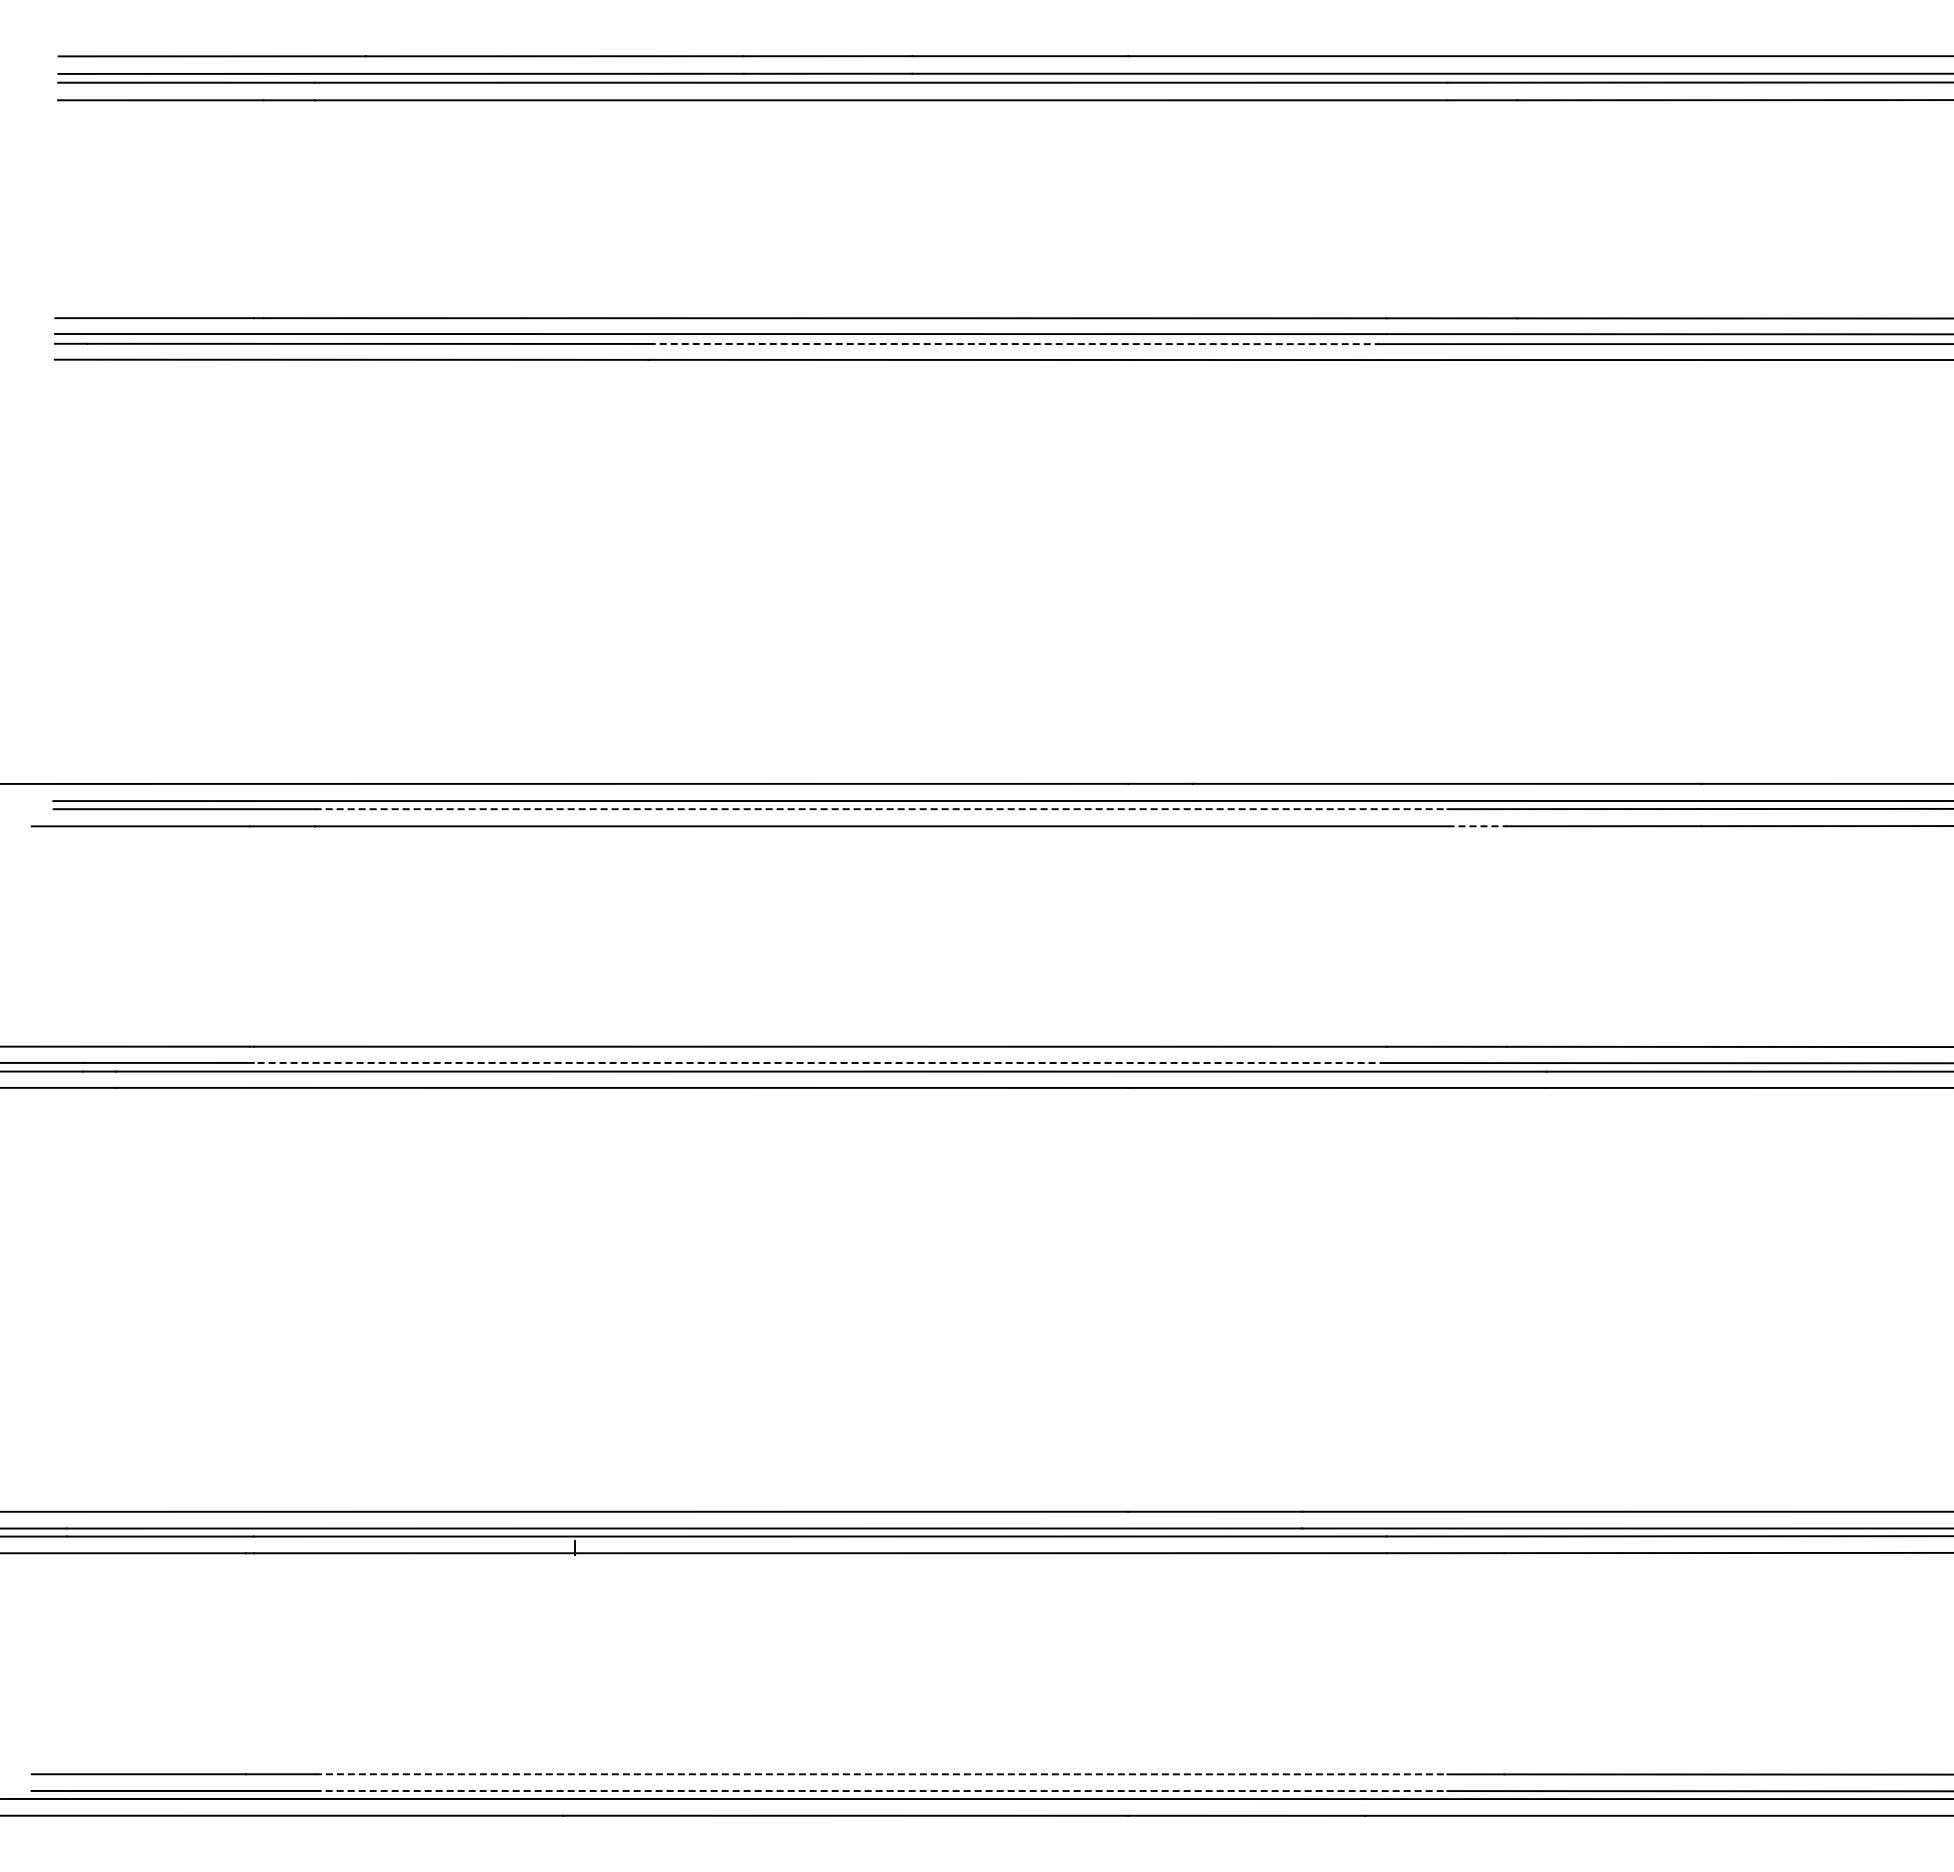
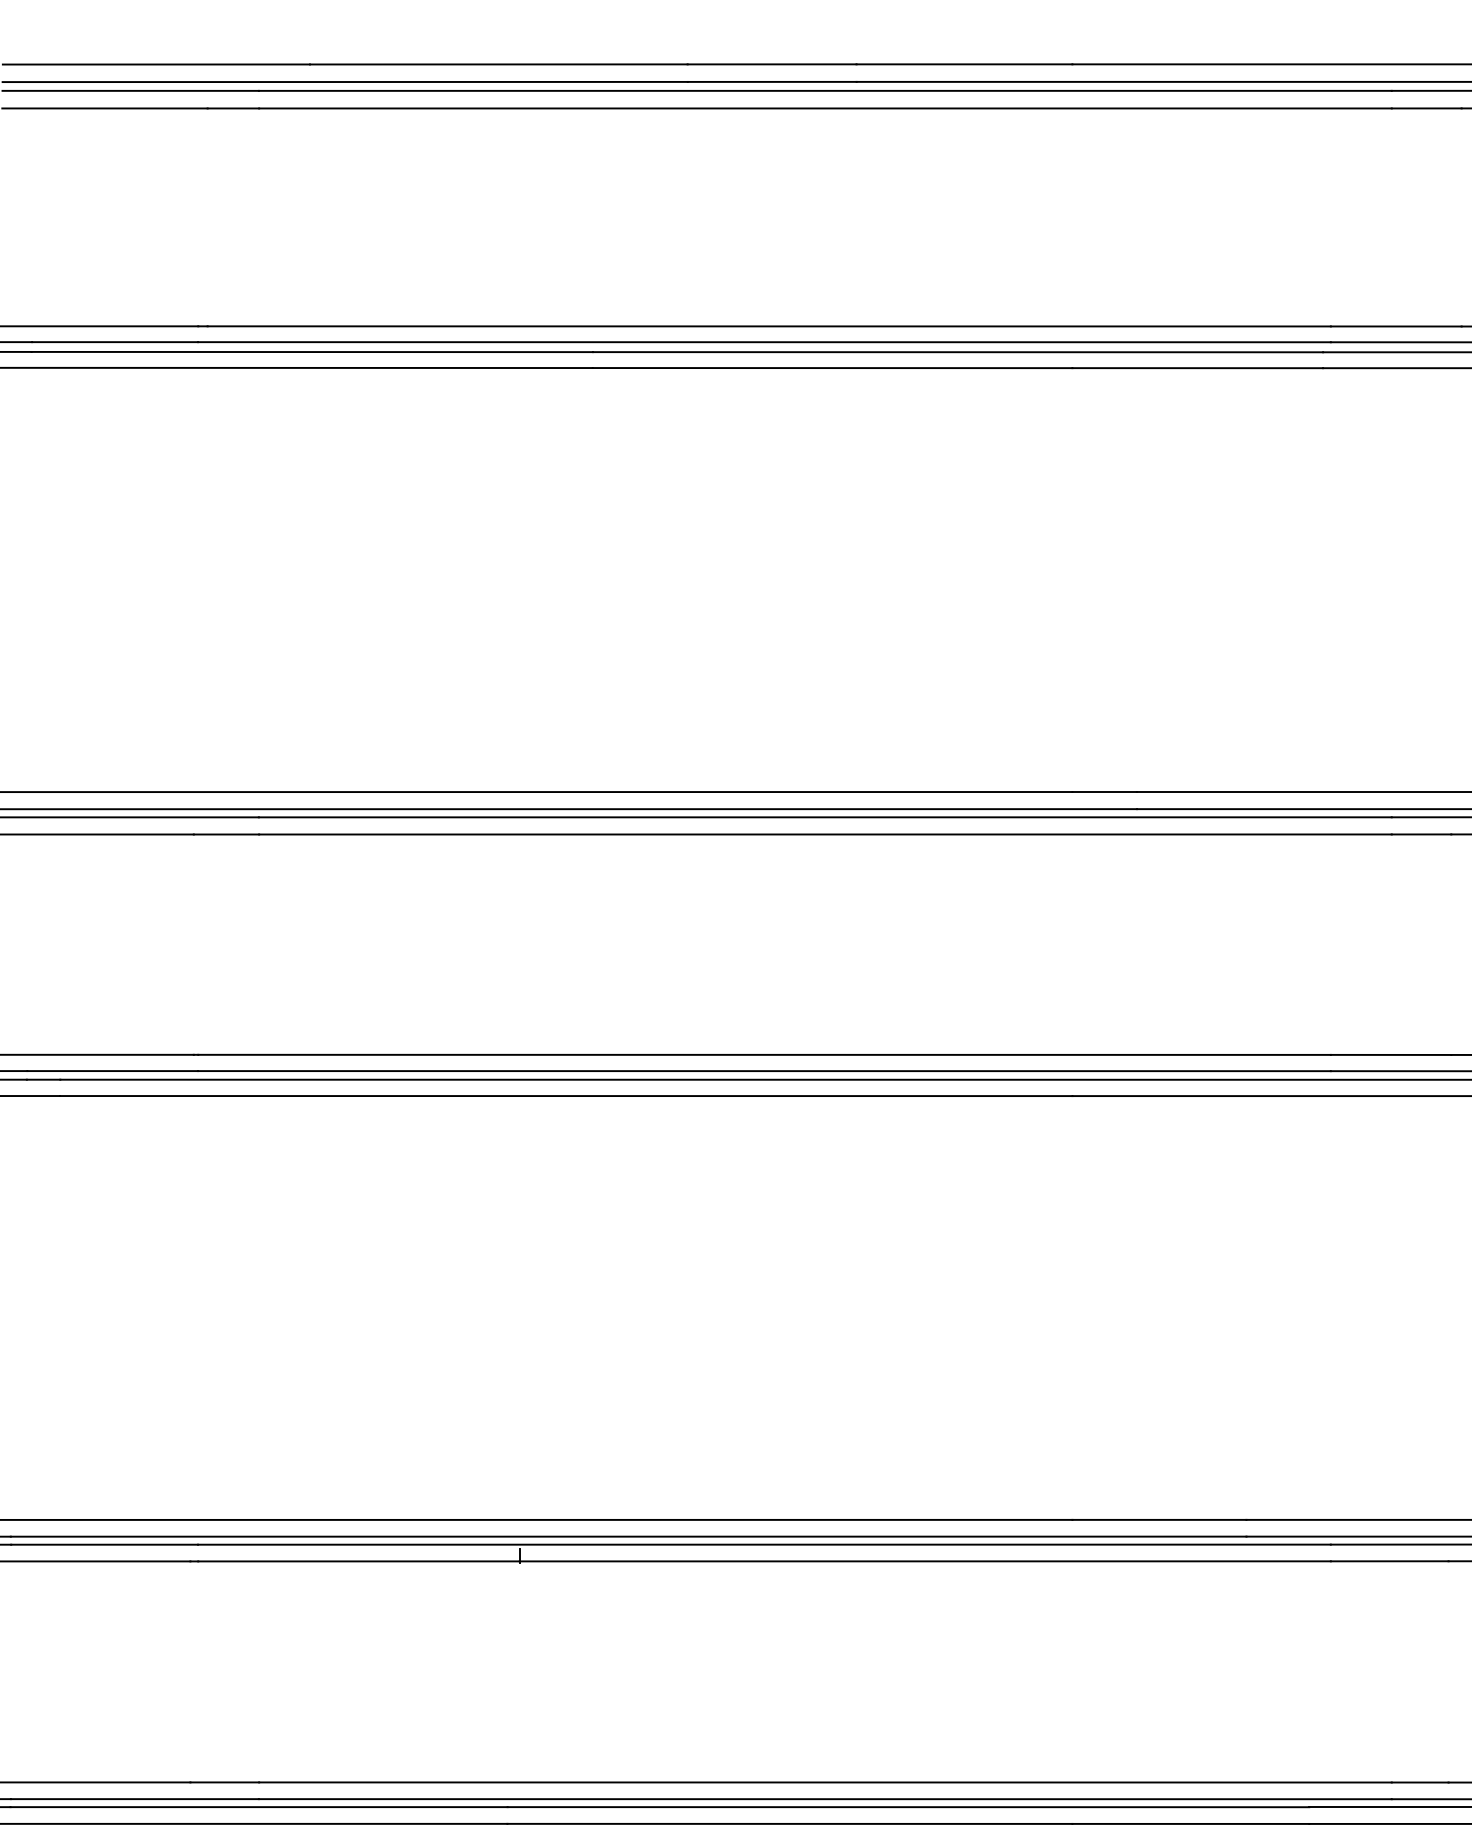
line: (1014, 344) -> (958, 352), dashed -> solid
line: (881, 809) -> (825, 817), dashed -> solid
line: (1477, 826) -> (1421, 834), dashed -> solid
line: (819, 1062) -> (763, 1070), dashed -> solid
line: (881, 1774) -> (825, 1782), dashed -> solid
line: (881, 1791) -> (825, 1799), dashed -> solid

